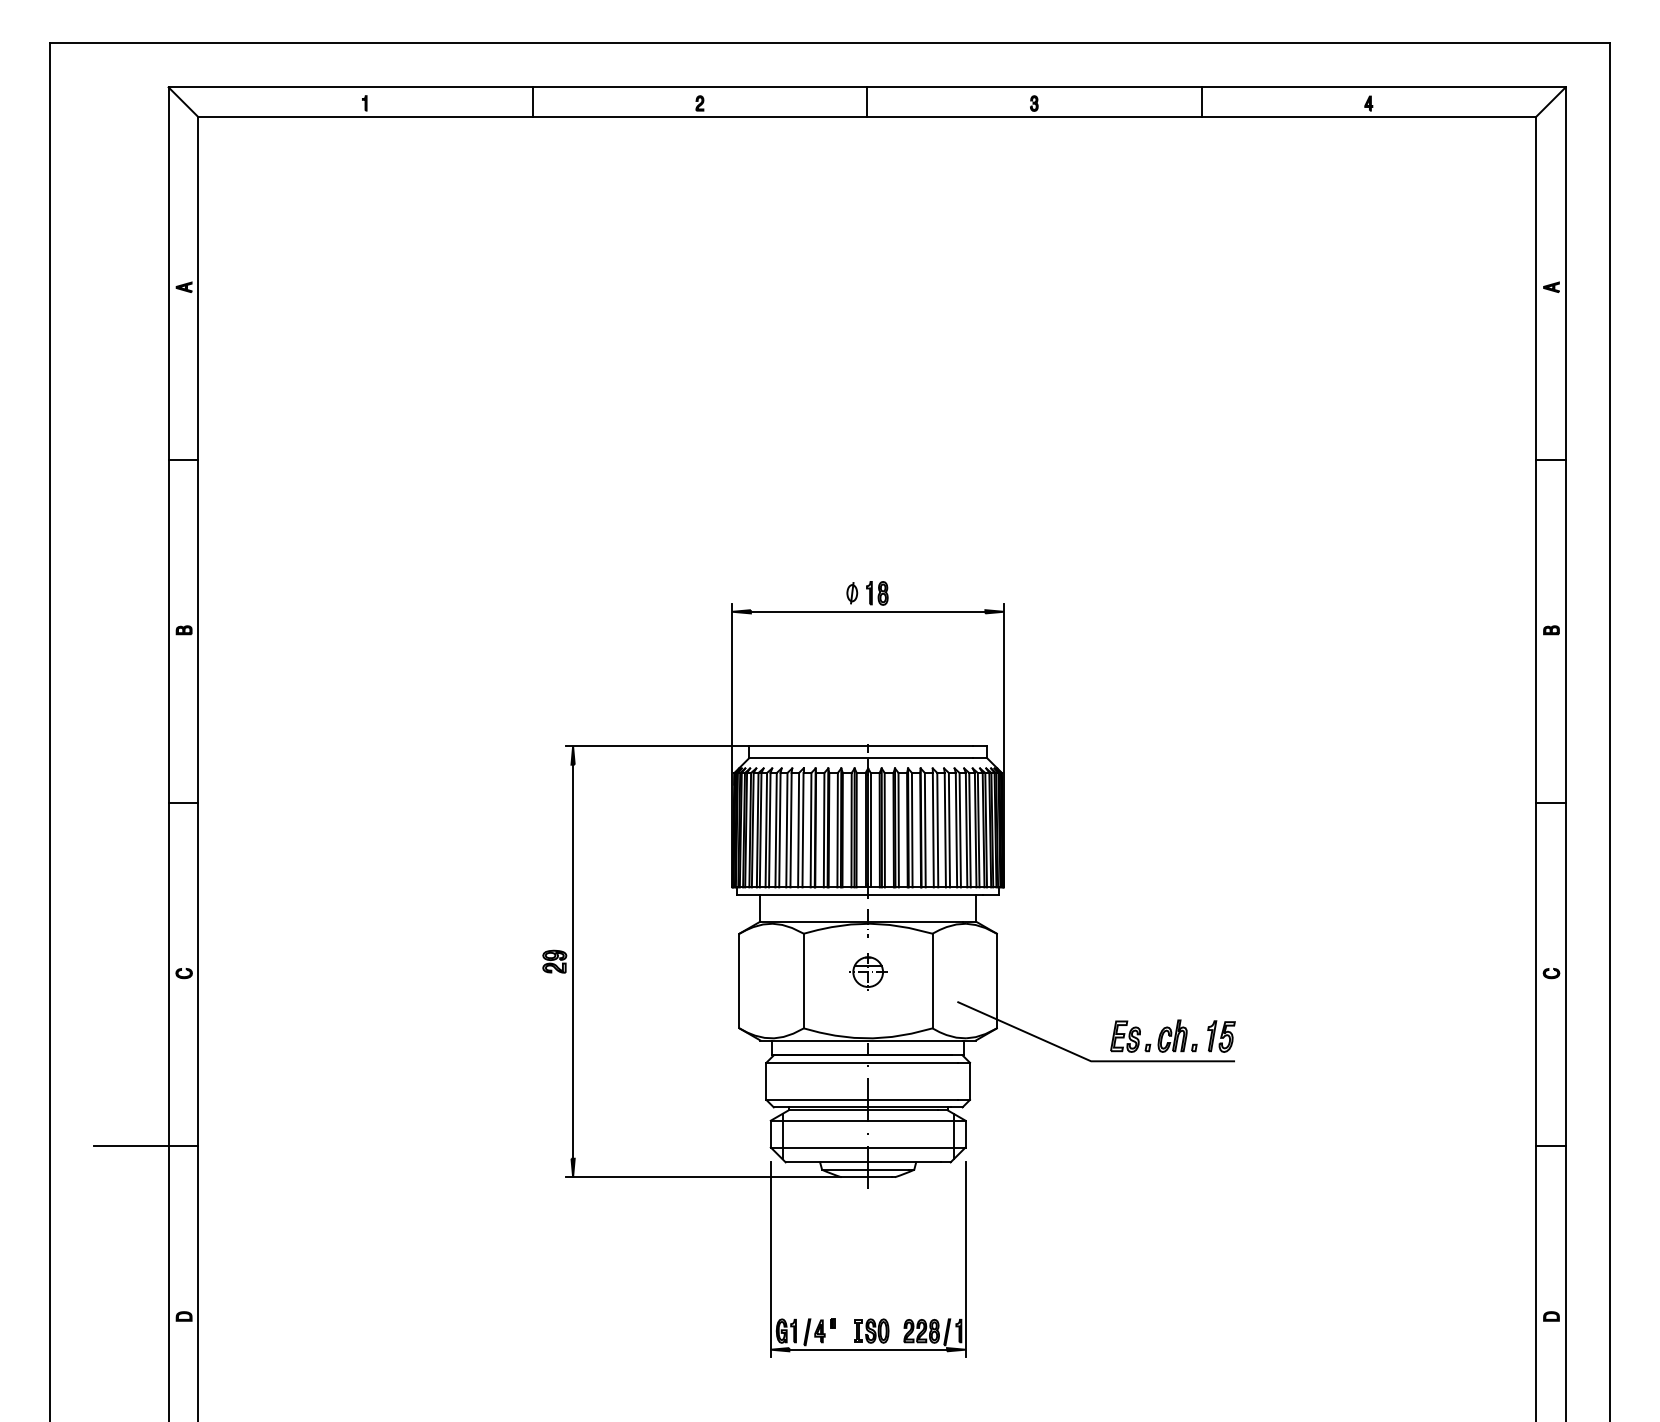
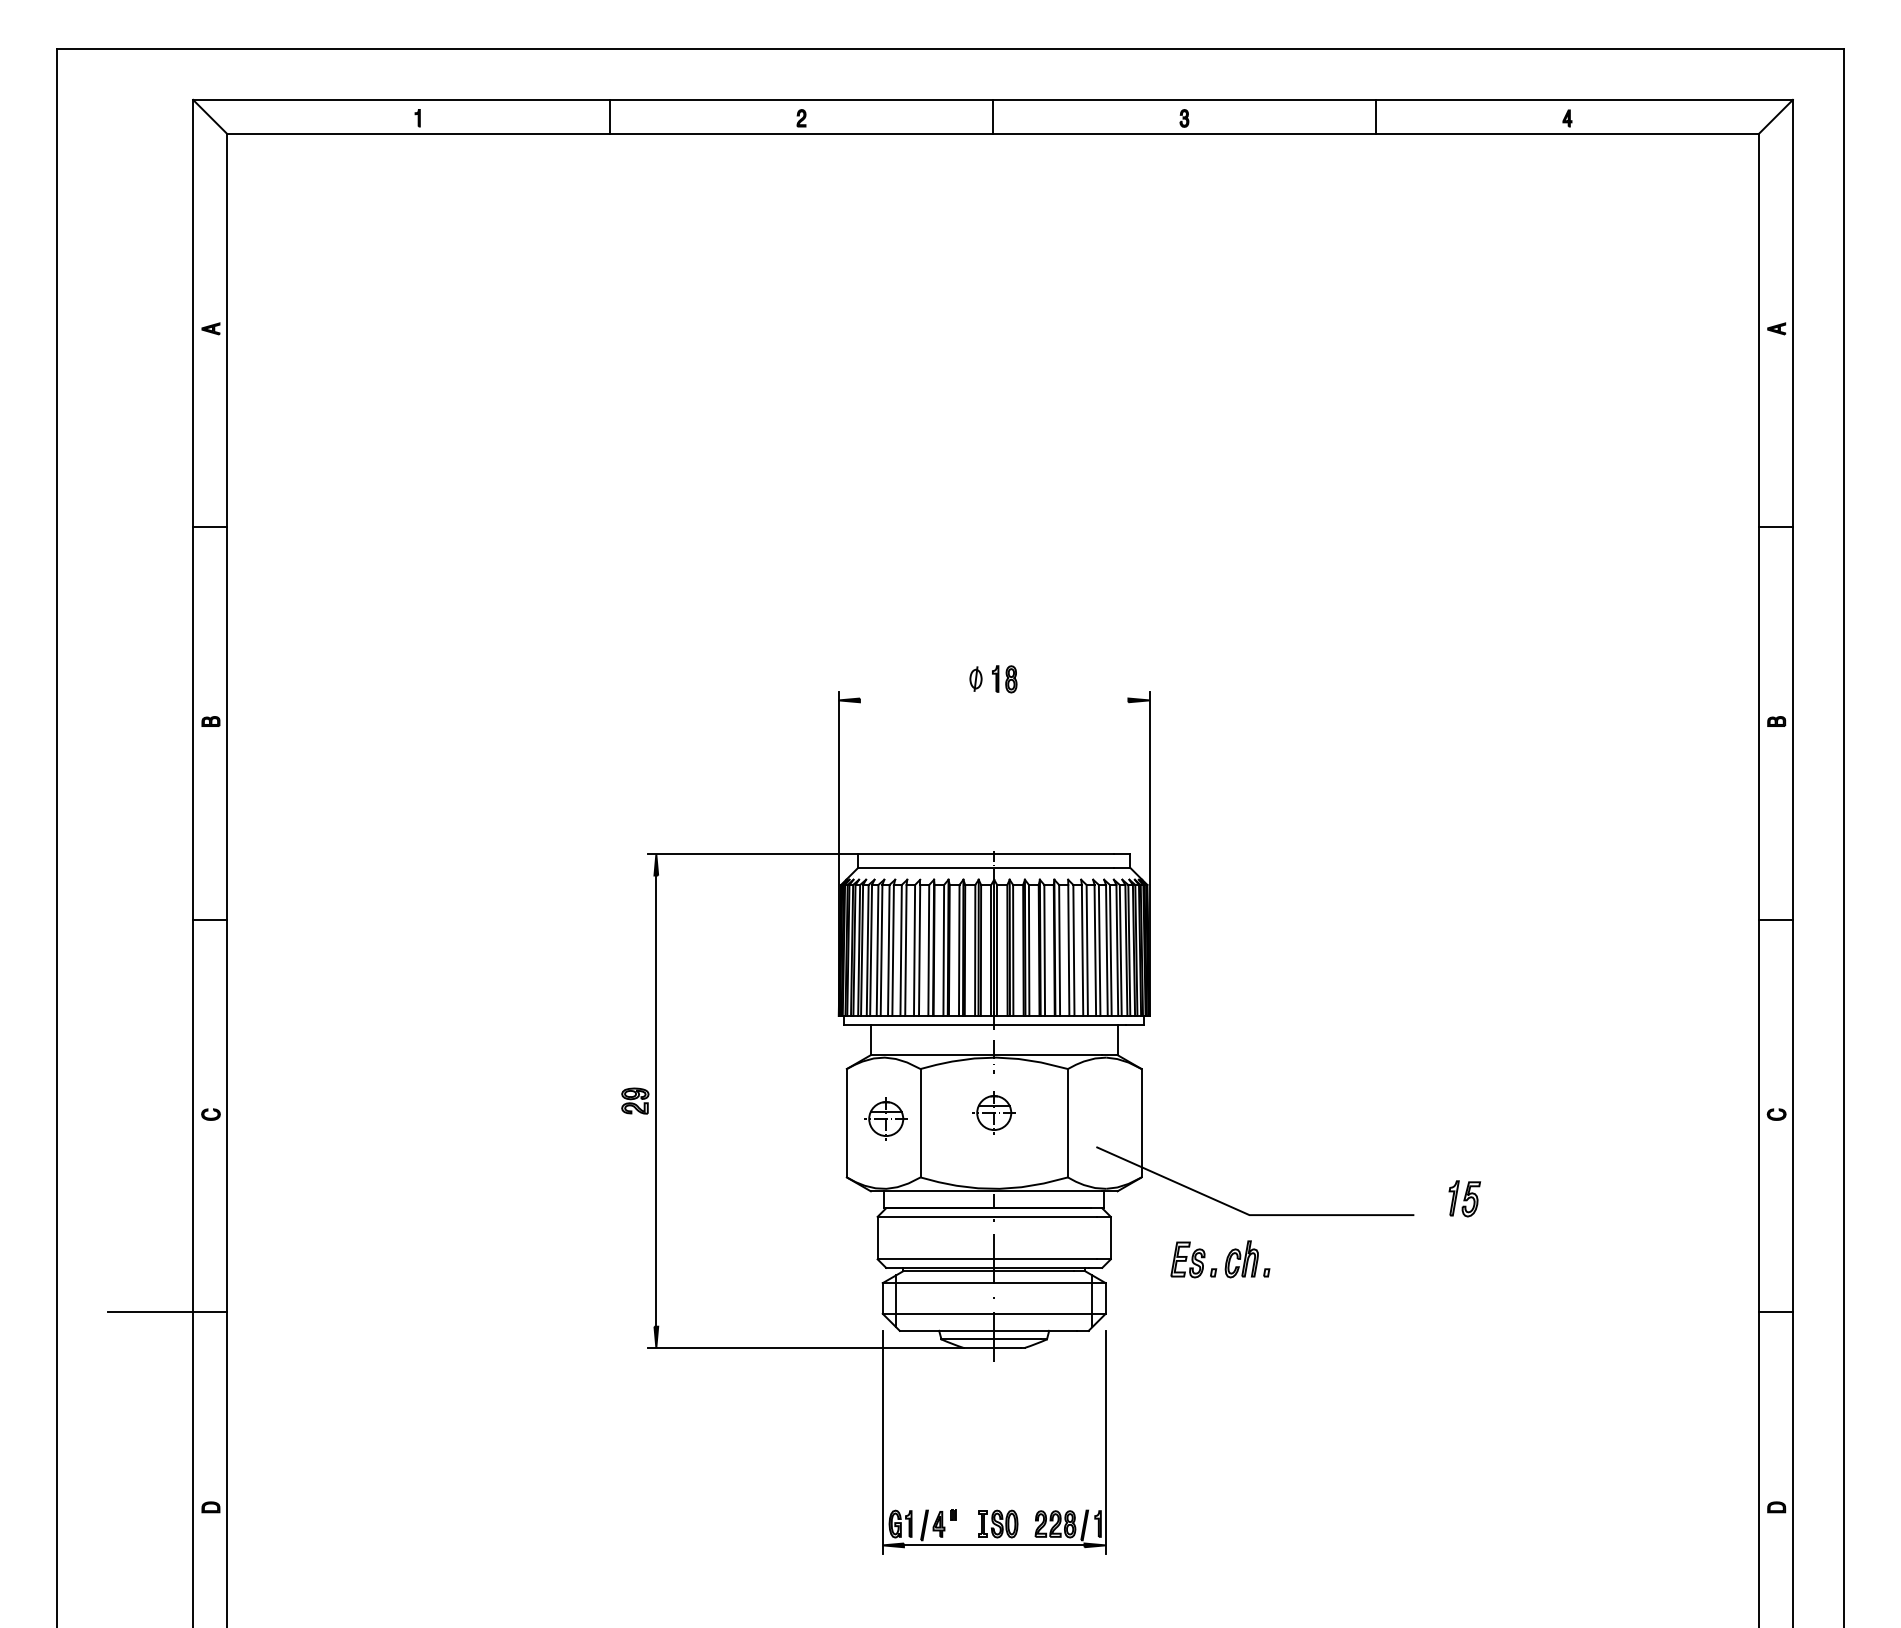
line: (867, 611) -> (993, 700), removed
part: (773, 976) -> (885, 1118), added
part: (1153, 1036) -> (1220, 1259), moved
part: (1221, 1036) -> (1464, 1198), moved

